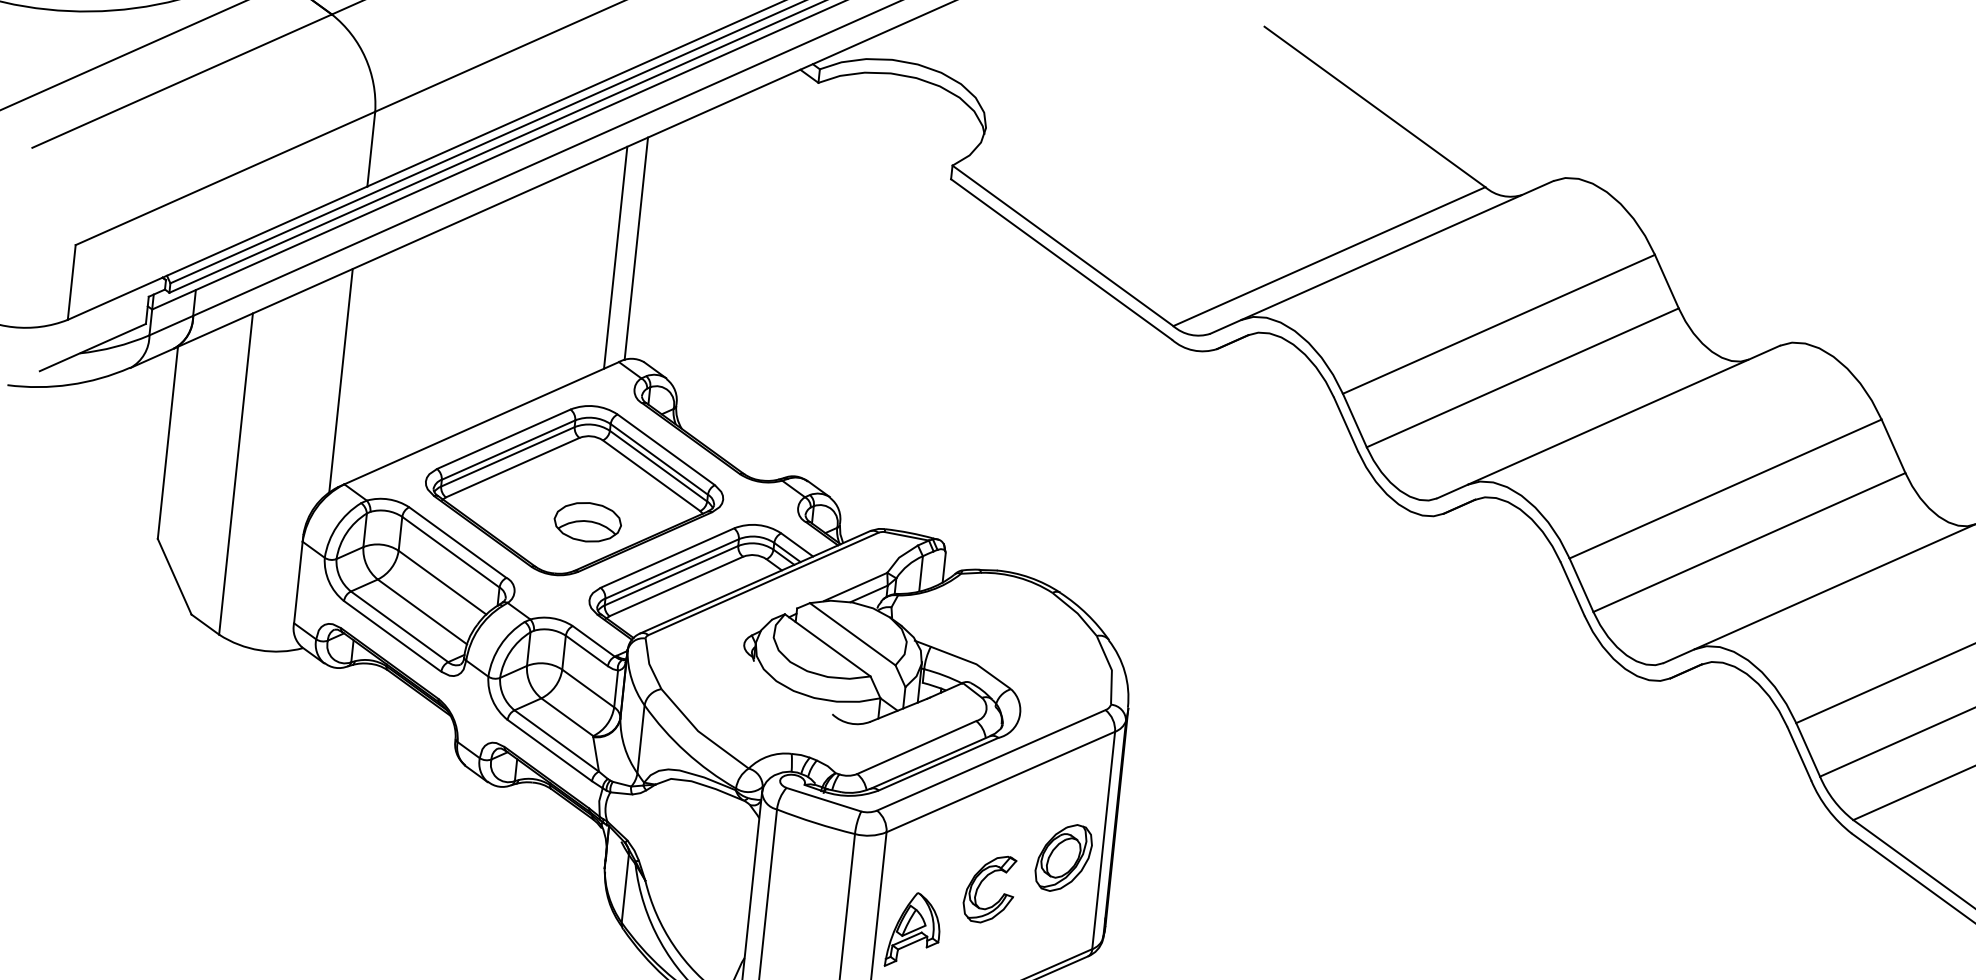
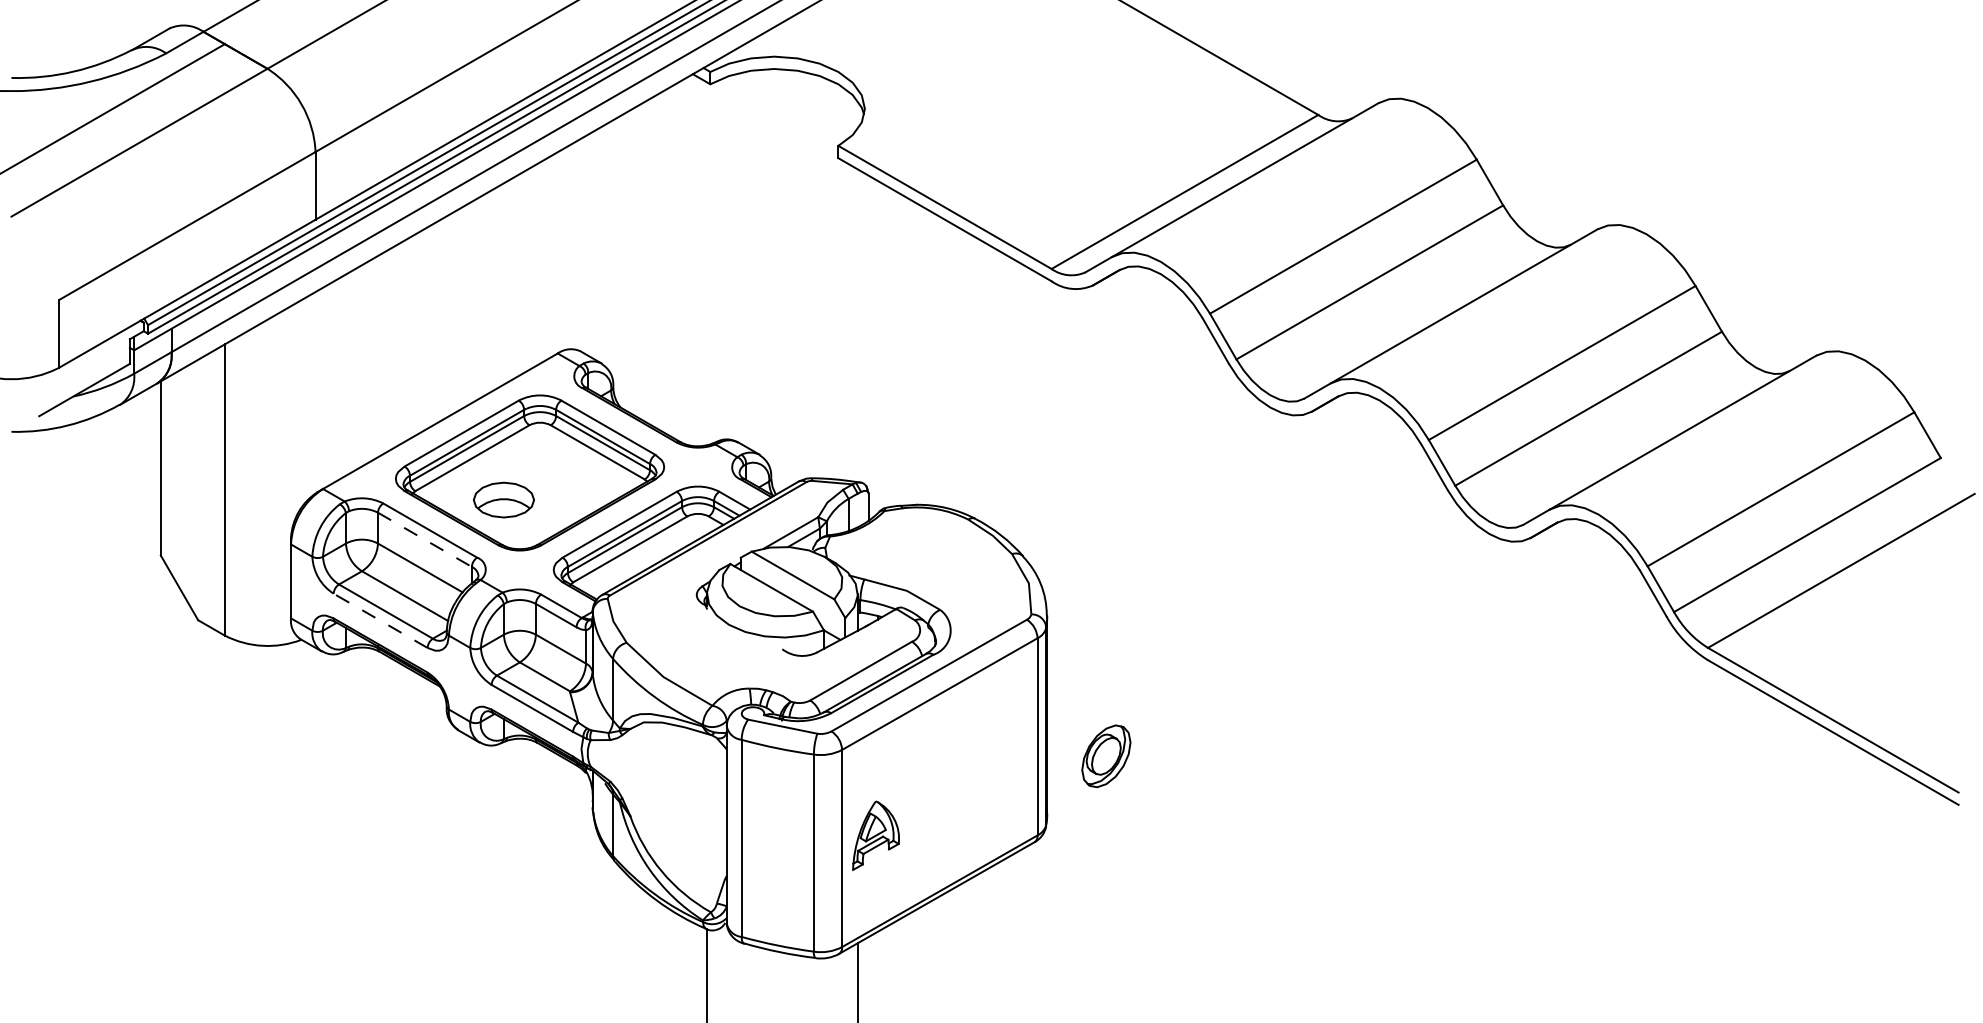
line: (636, 249) -> (562, 250), removed
line: (615, 256) -> (544, 259), removed
line: (341, 380) -> (310, 396), removed
part: (587, 521) -> (503, 499), moved
line: (451, 552) -> (425, 540), solid -> dashed
line: (392, 635) -> (380, 620), solid -> dashed
part: (1063, 858) -> (1106, 756), moved
part: (982, 883) -> (932, 786), removed

